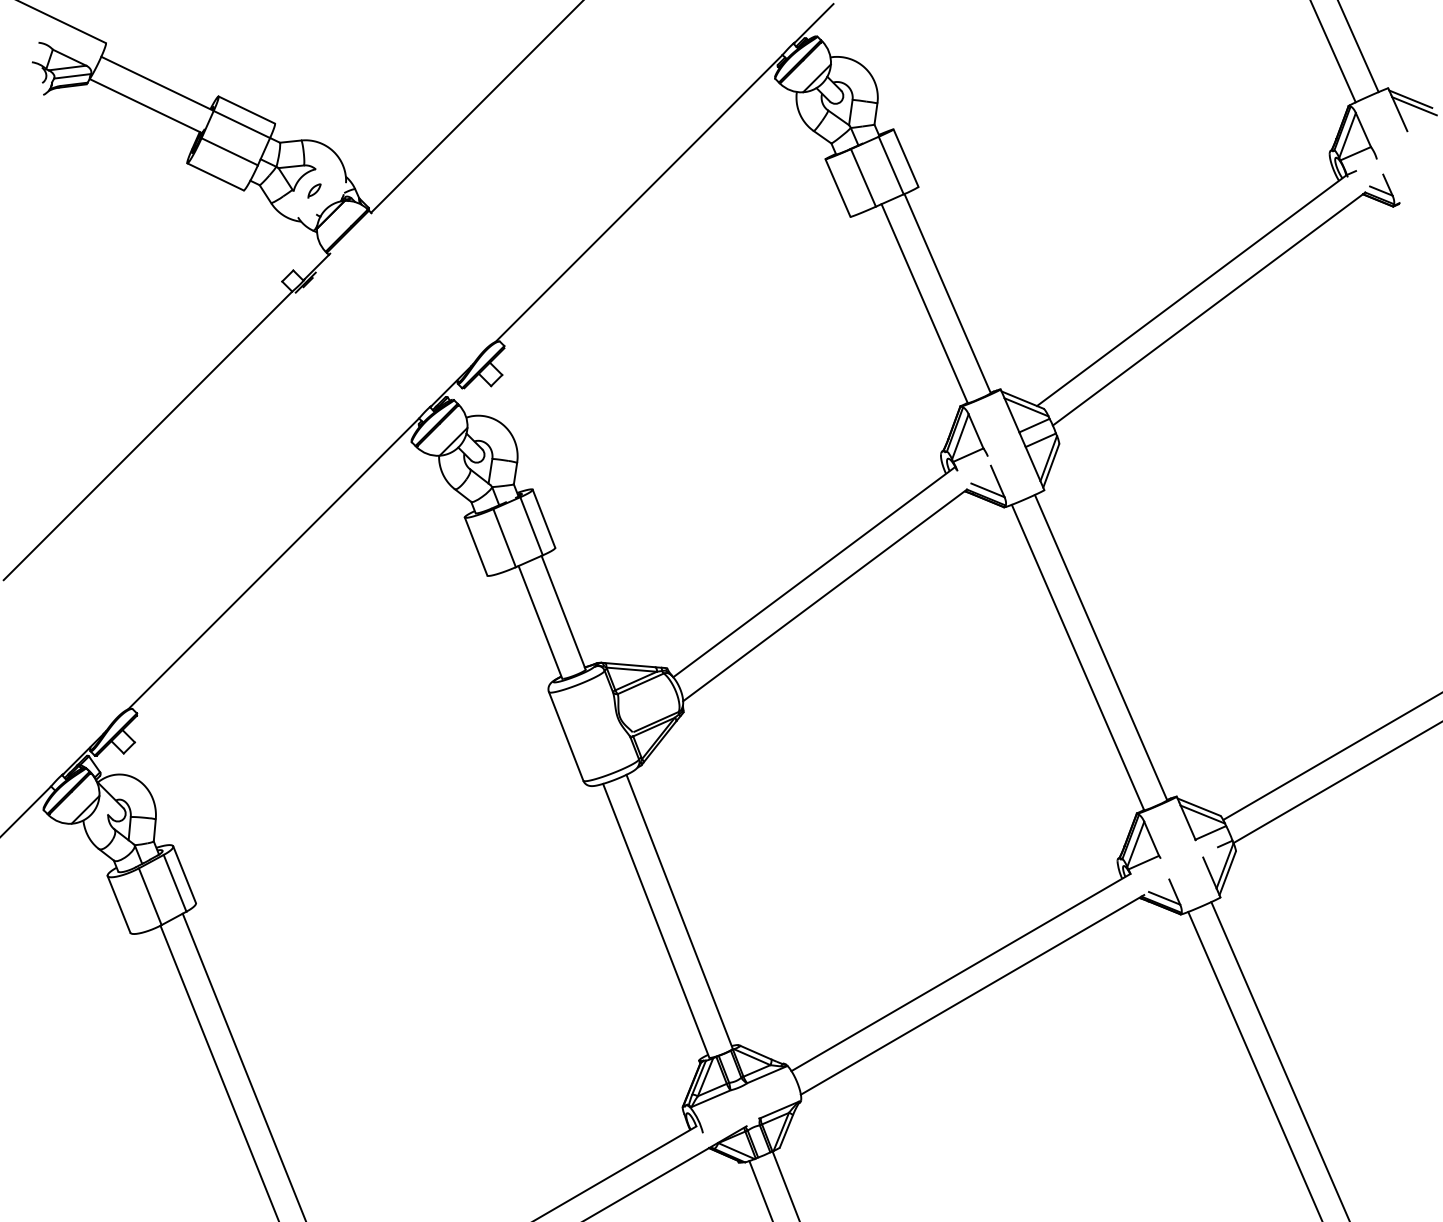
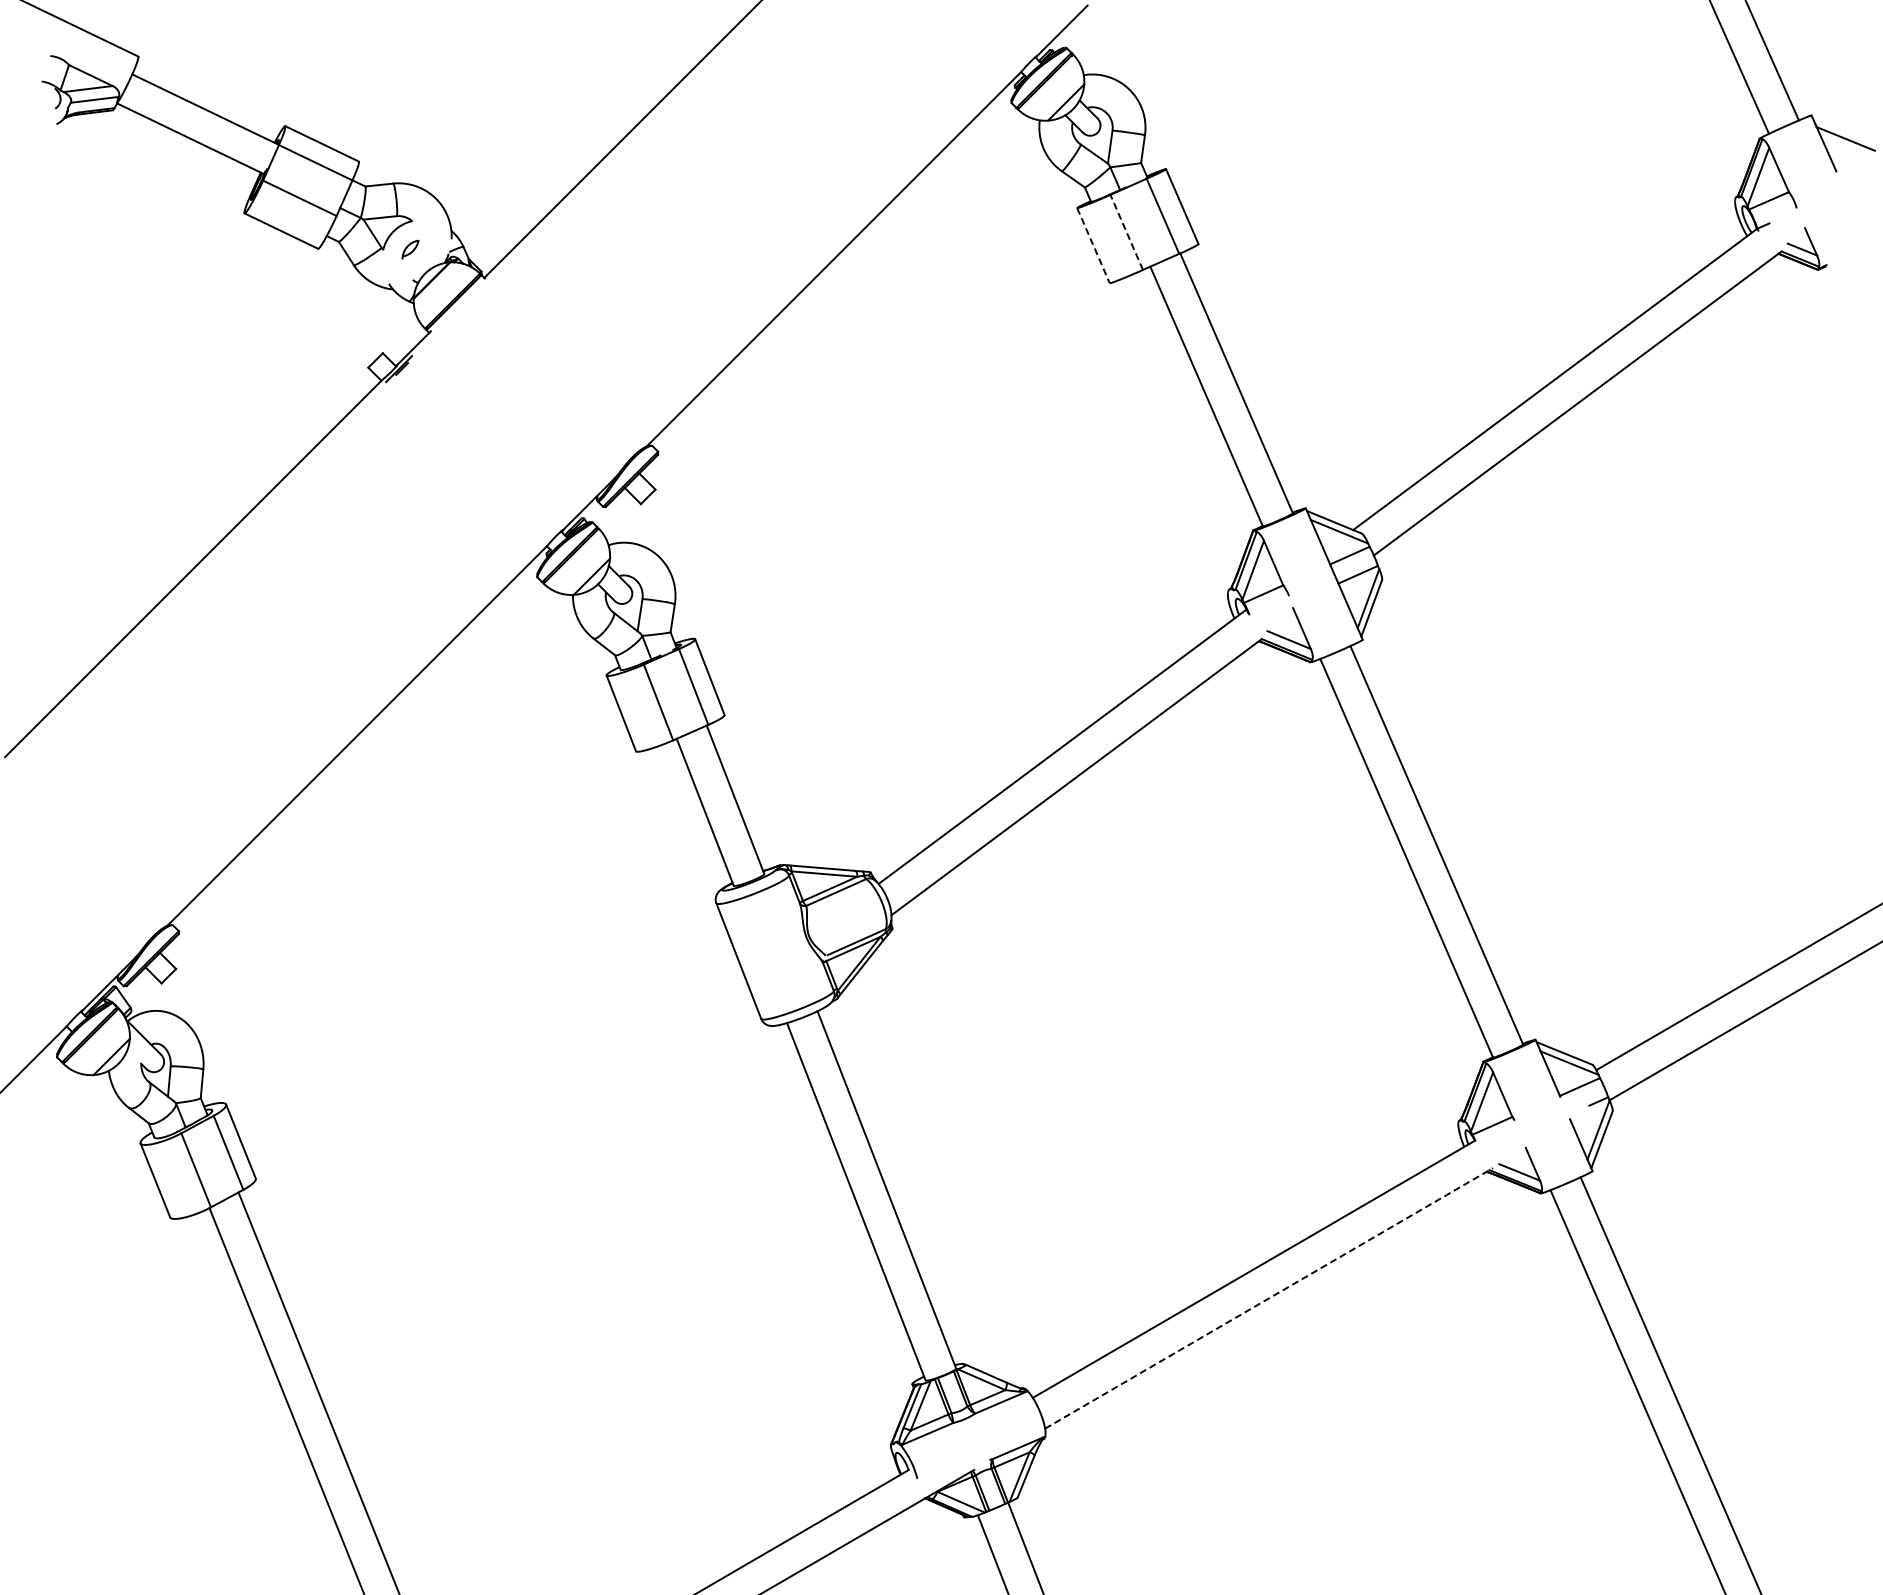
line: (1410, 99) -> (1840, 129), removed
line: (863, 177) -> (1126, 232), solid -> dashed
line: (837, 187) -> (1093, 245), solid -> dashed
line: (972, 994) -> (1269, 1298), solid -> dashed

